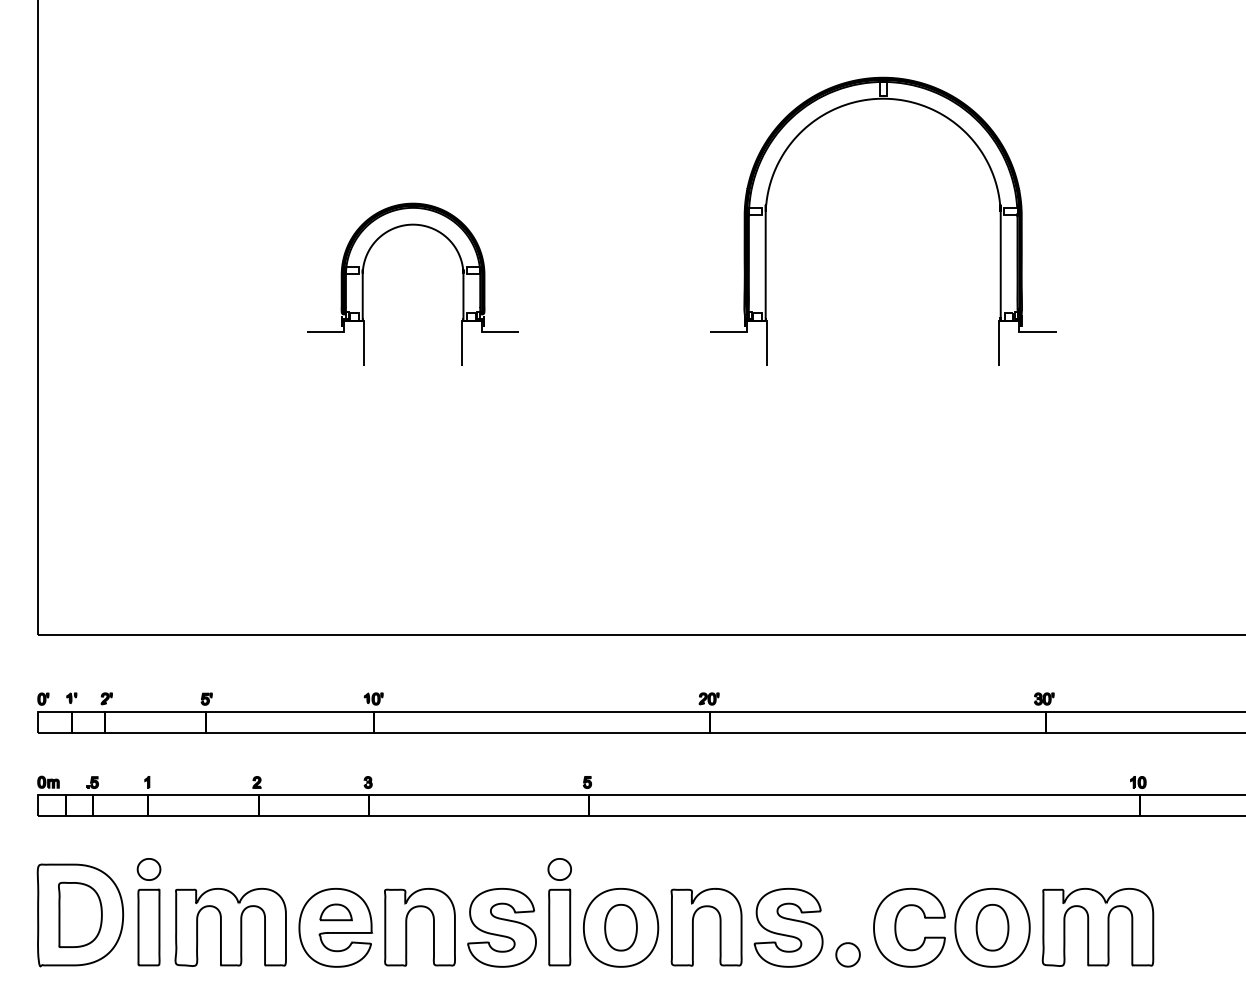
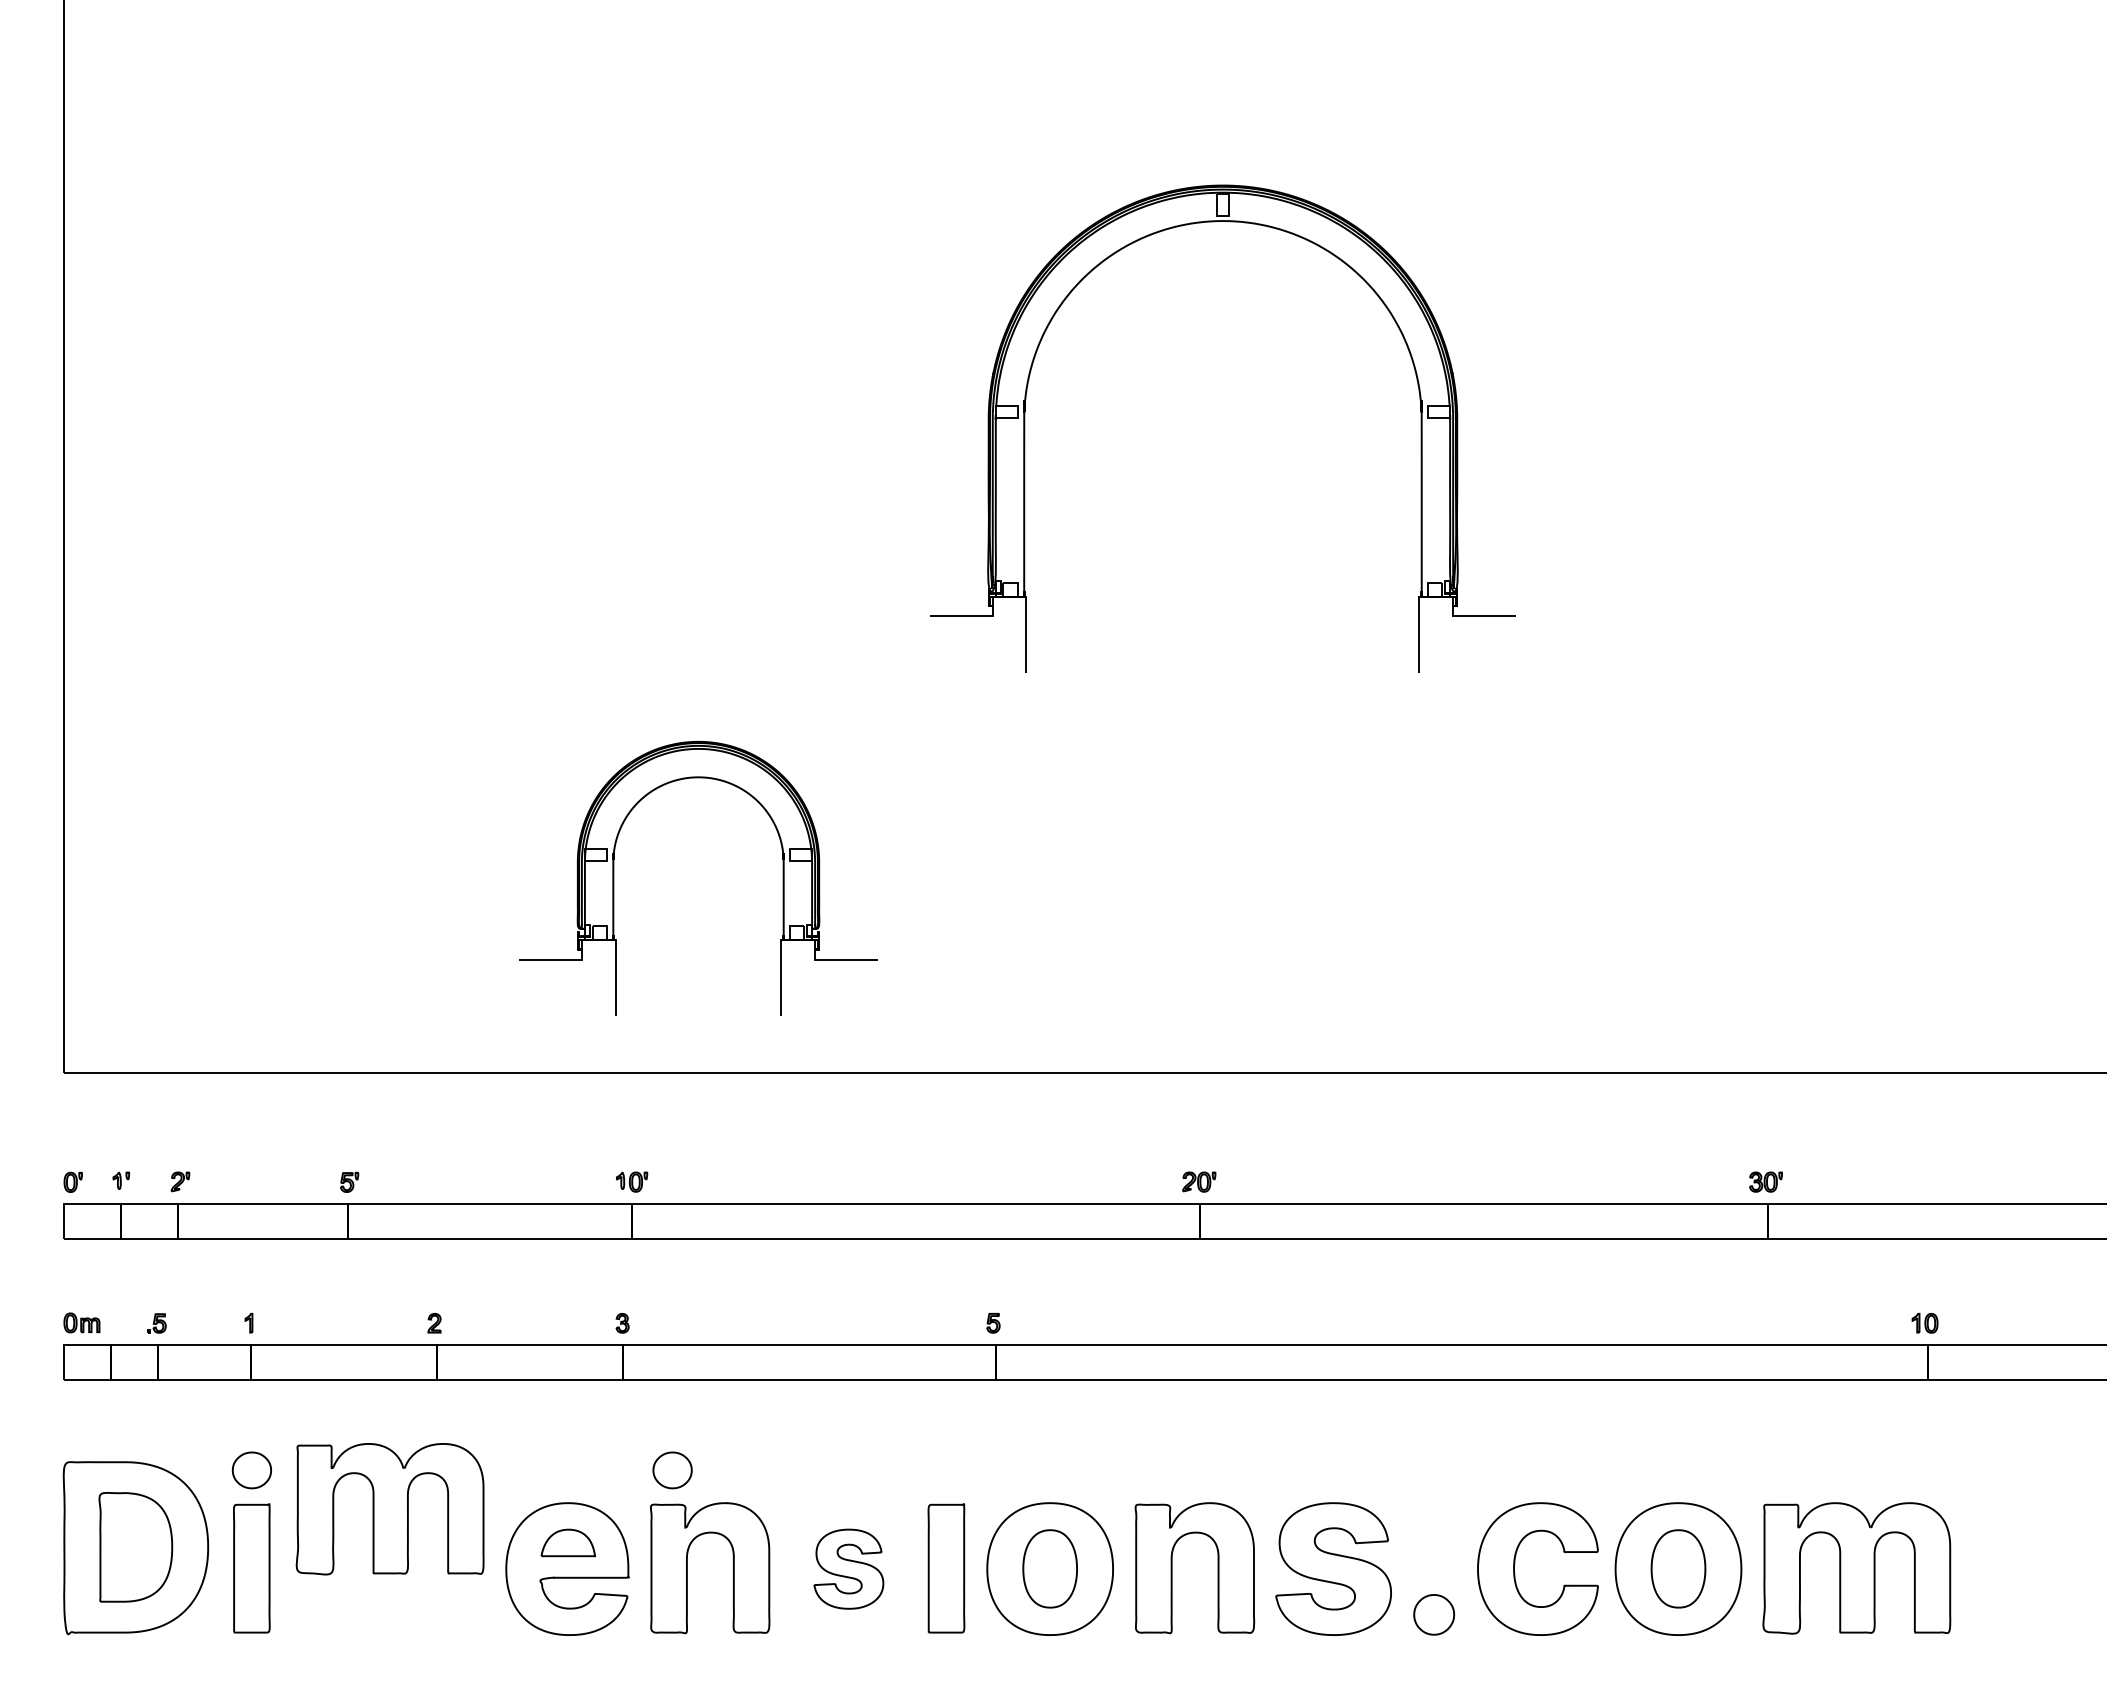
part: (999, 220) -> (1419, 426), moved
part: (363, 283) -> (614, 876), moved
part: (559, 869) -> (672, 1470), moved
part: (230, 927) -> (389, 1509), moved
part: (501, 927) -> (848, 1568), size x0.6

